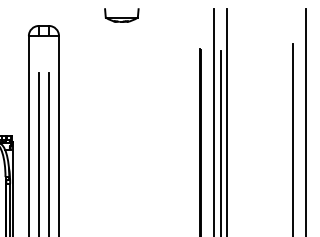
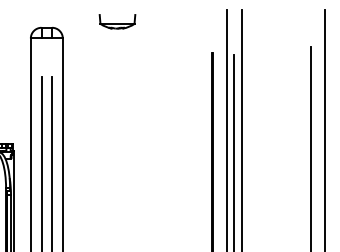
part: (121, 15) -> (117, 21), moved

